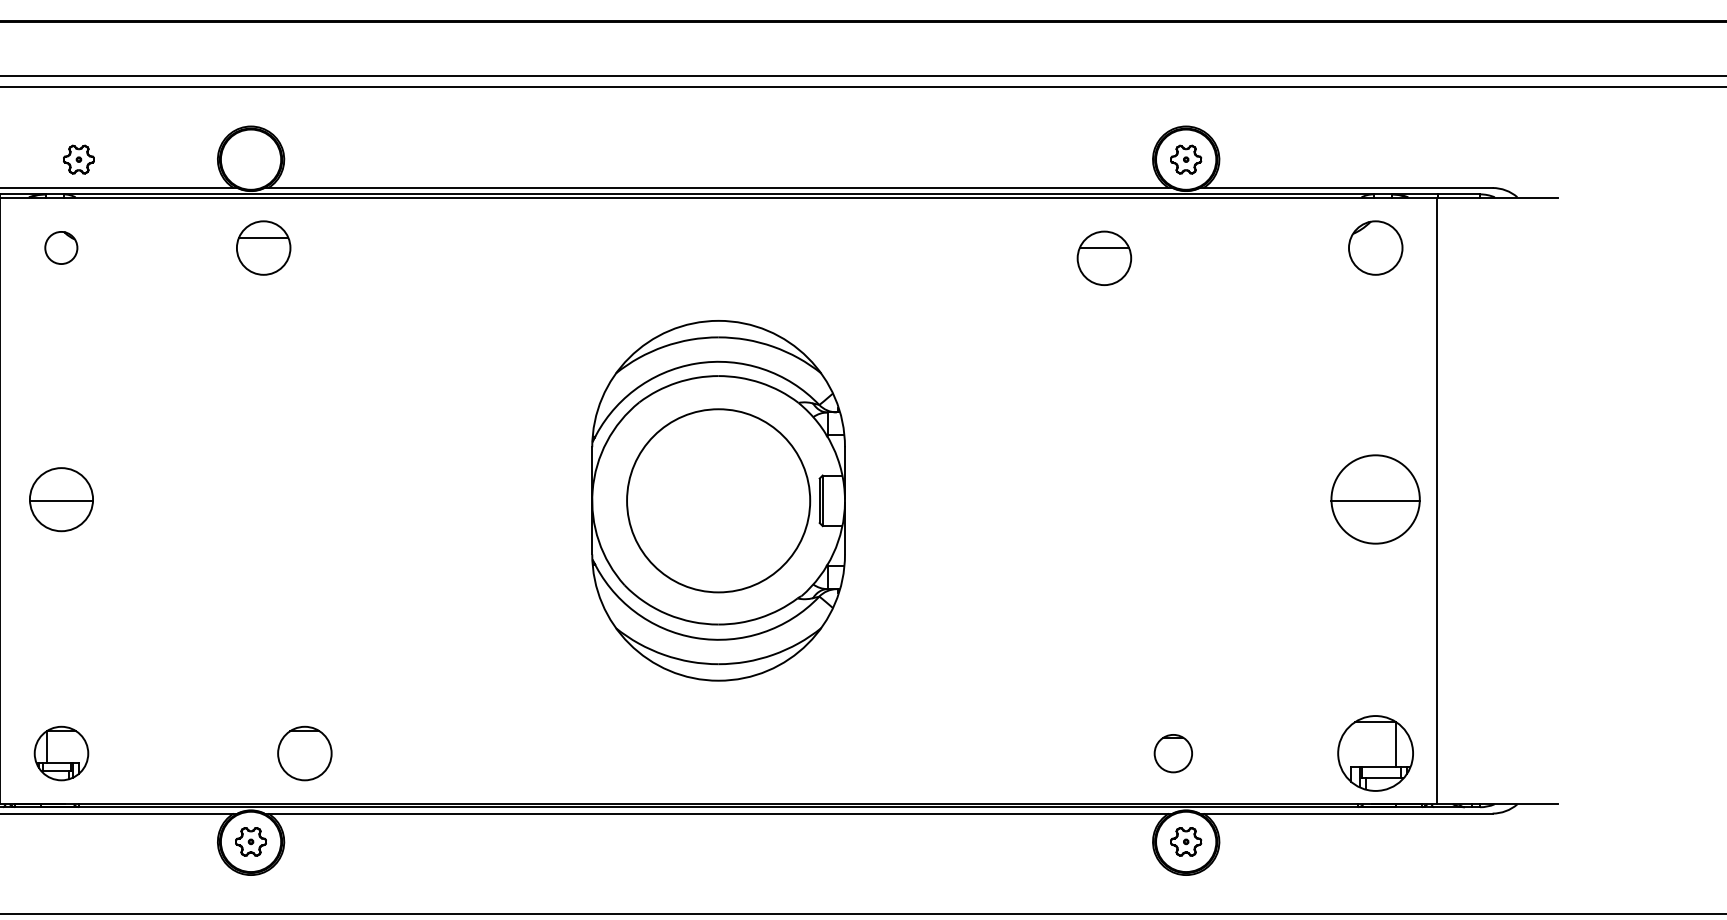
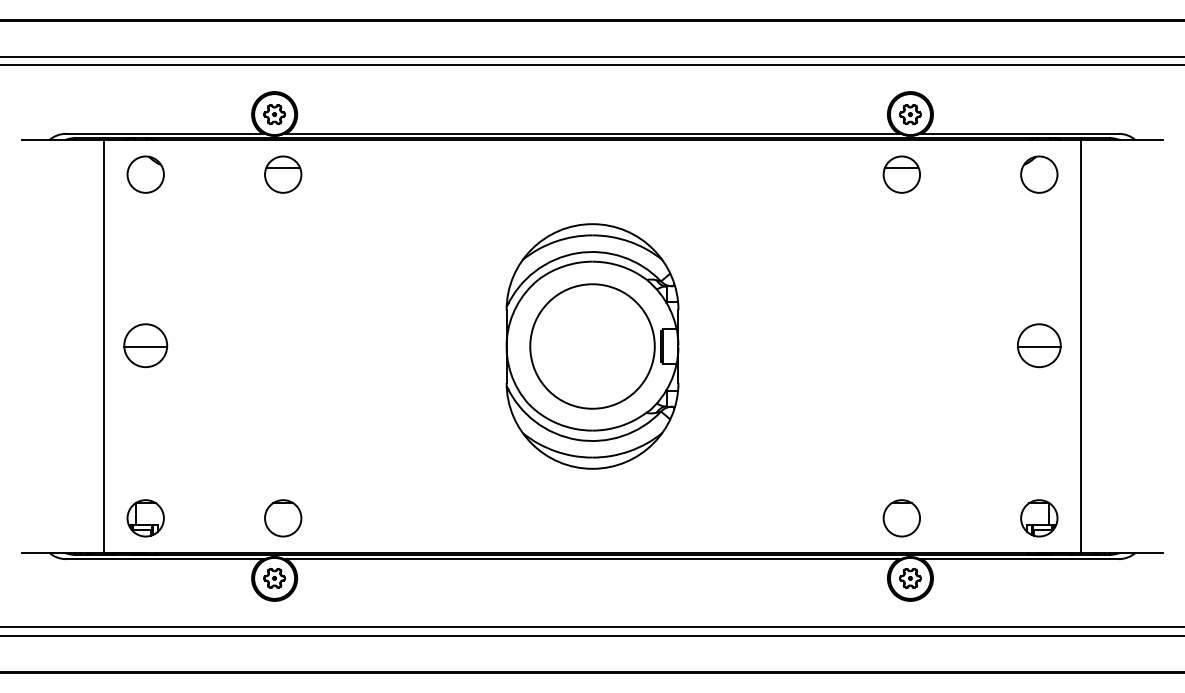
part: (78, 159) -> (274, 114), moved
part: (61, 247) -> (145, 174), size x1.67
part: (1103, 258) -> (901, 174), moved
part: (1376, 499) -> (1039, 345), size x0.71
part: (305, 753) -> (283, 518), moved
part: (1173, 753) -> (901, 518), size x1.43
part: (1376, 753) -> (1039, 518), size x0.71

